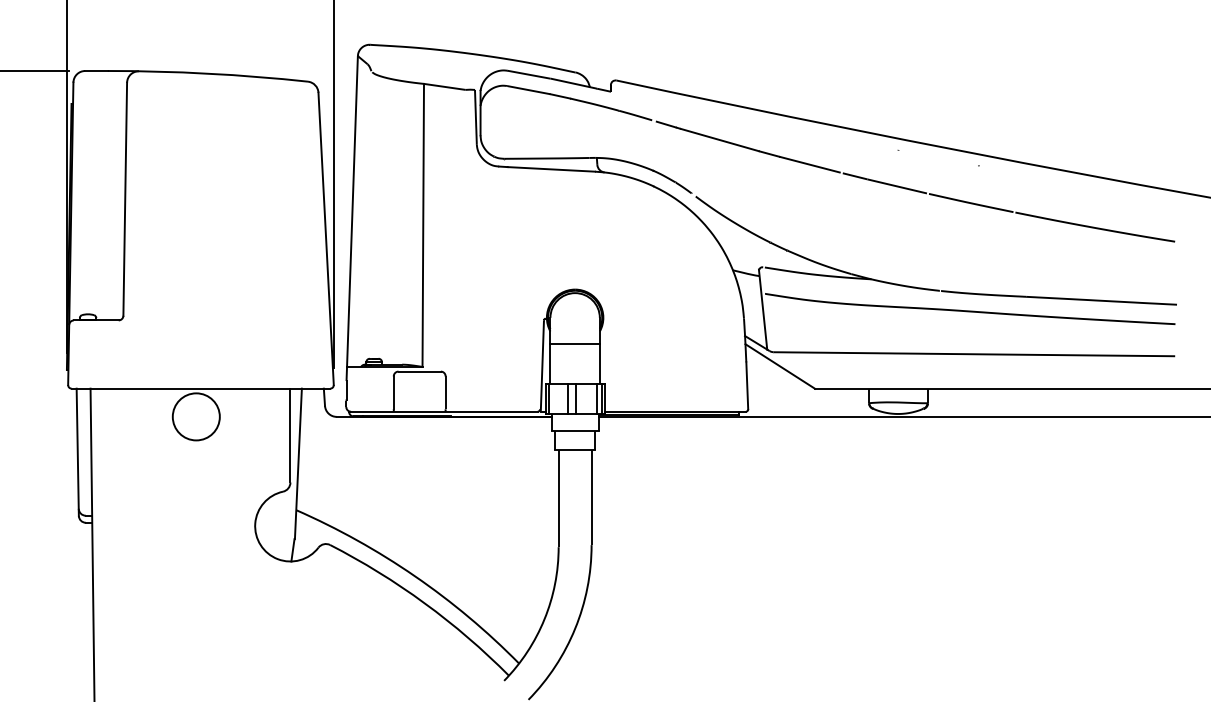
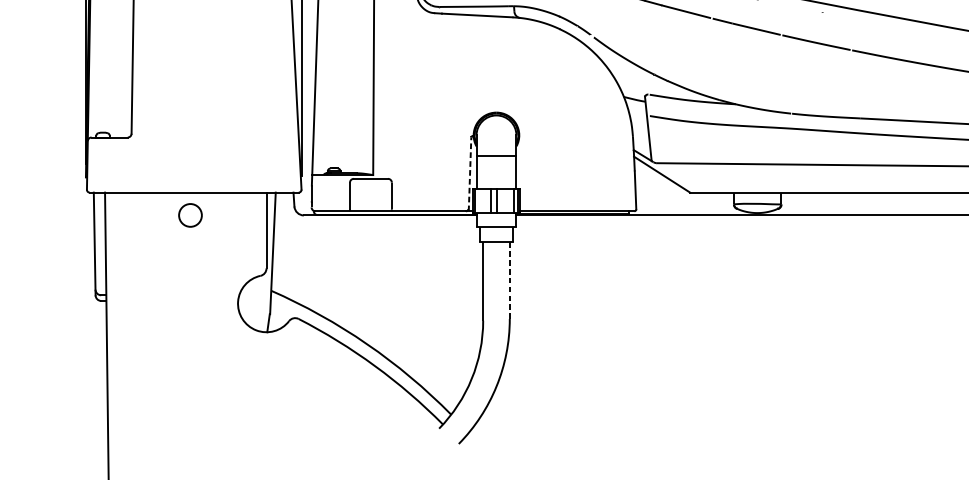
line: (542, 366) -> (470, 174), solid -> dashed
circle: (195, 416) -> (189, 215), size x0.6
line: (591, 497) -> (509, 280), solid -> dashed

